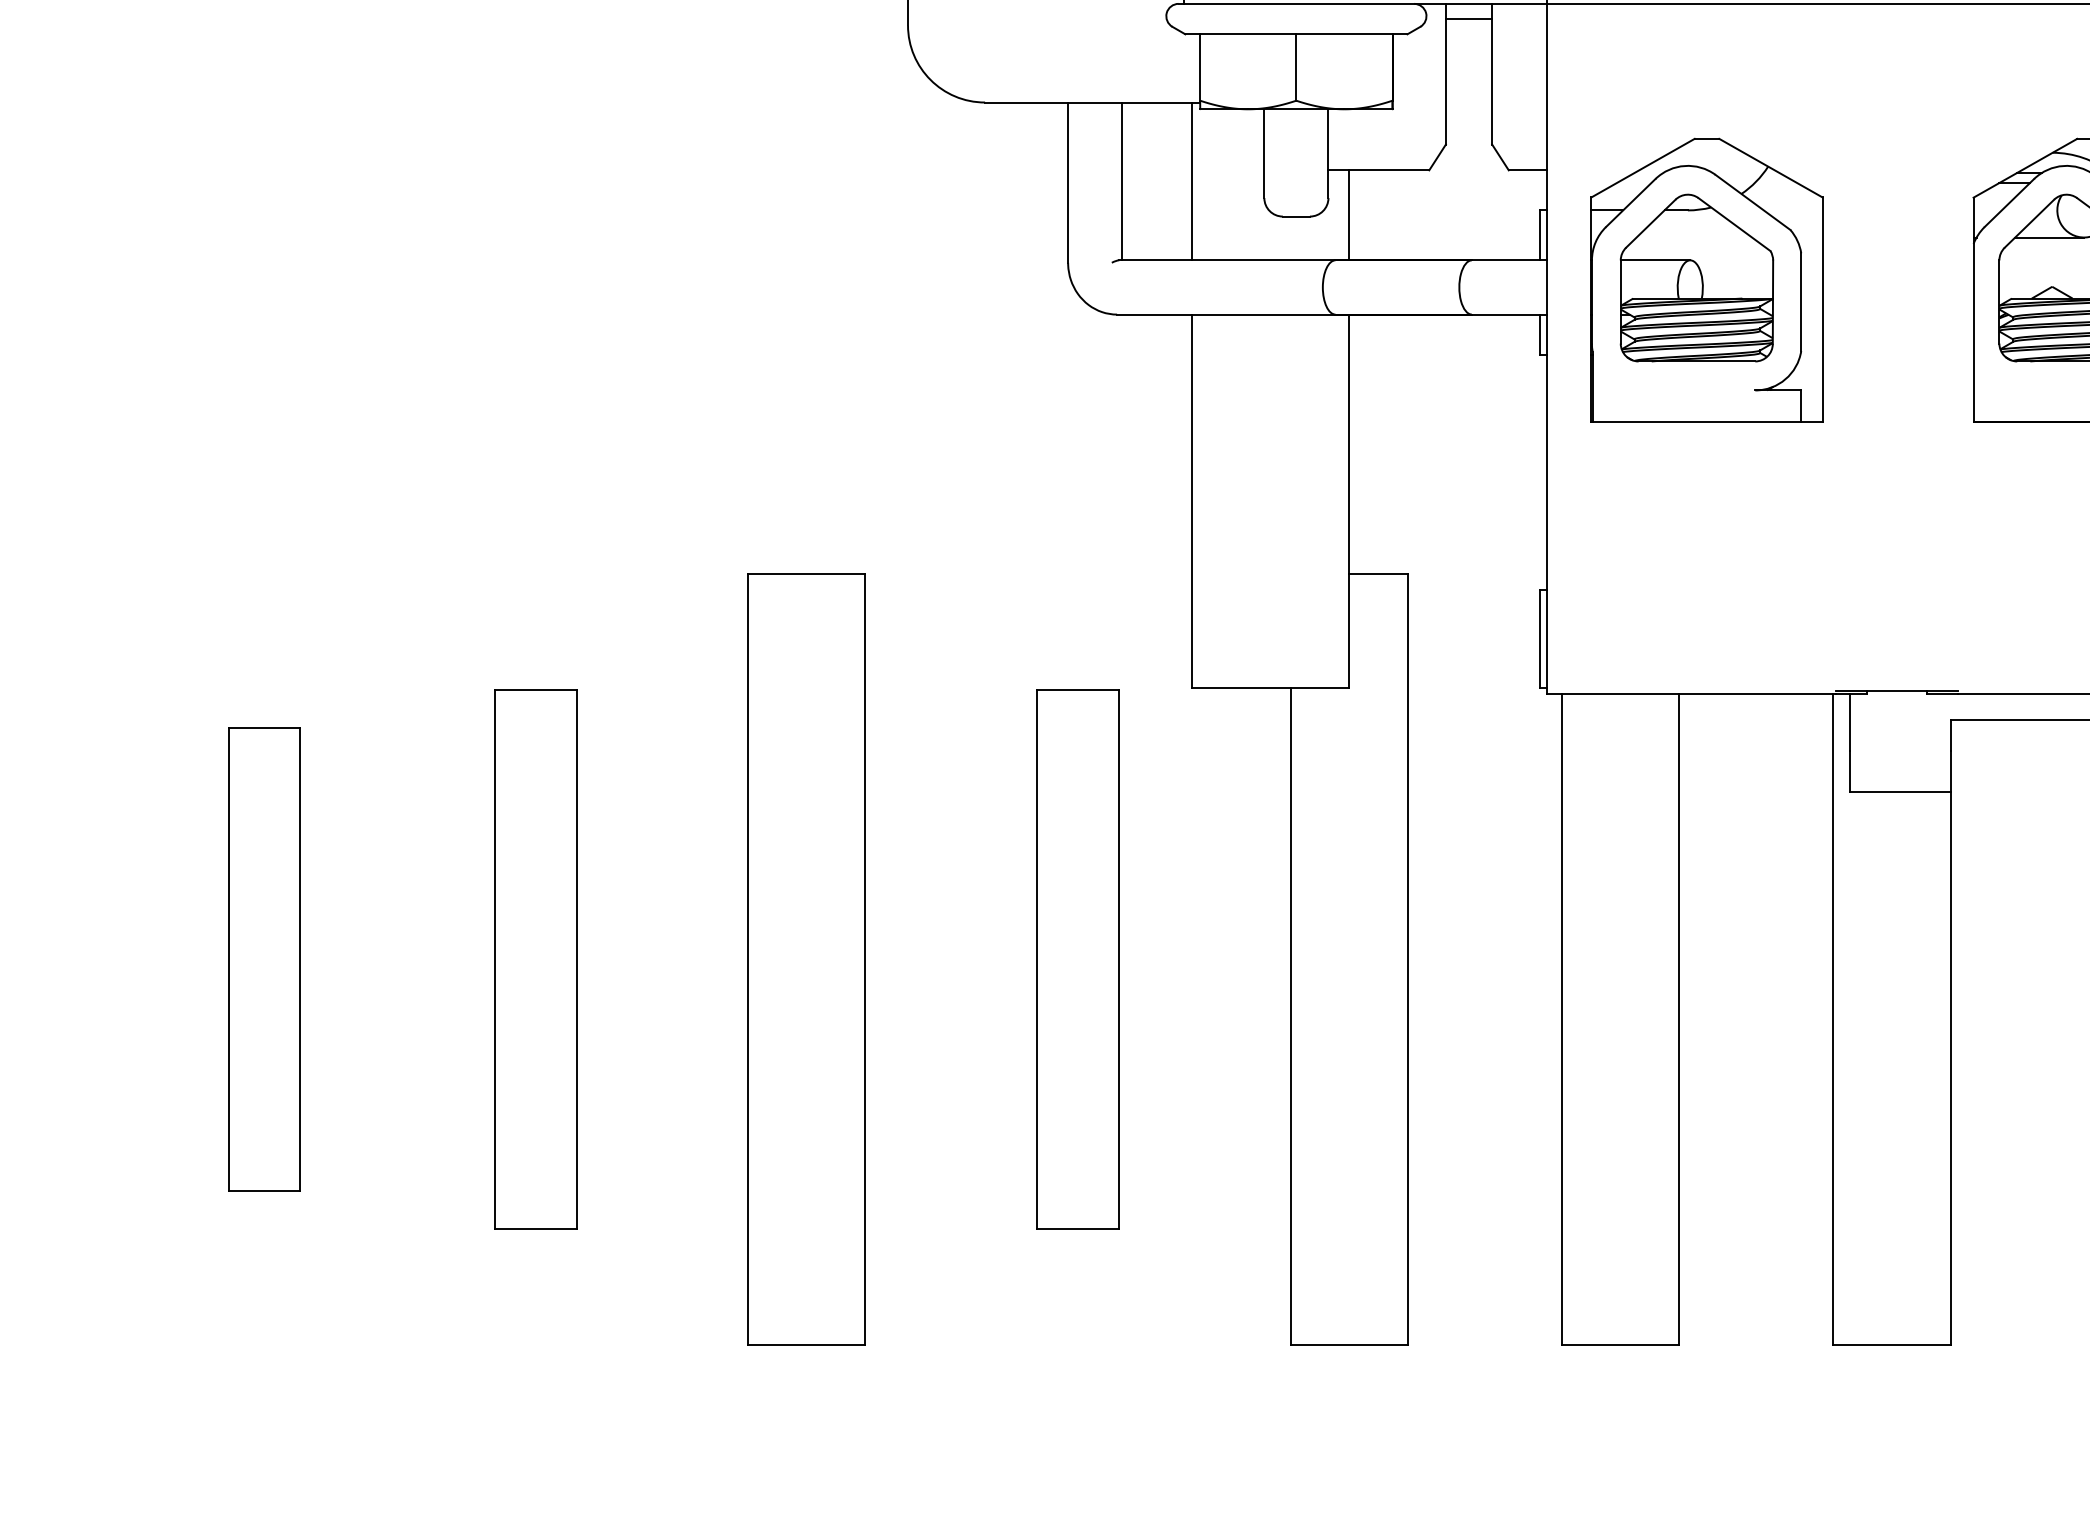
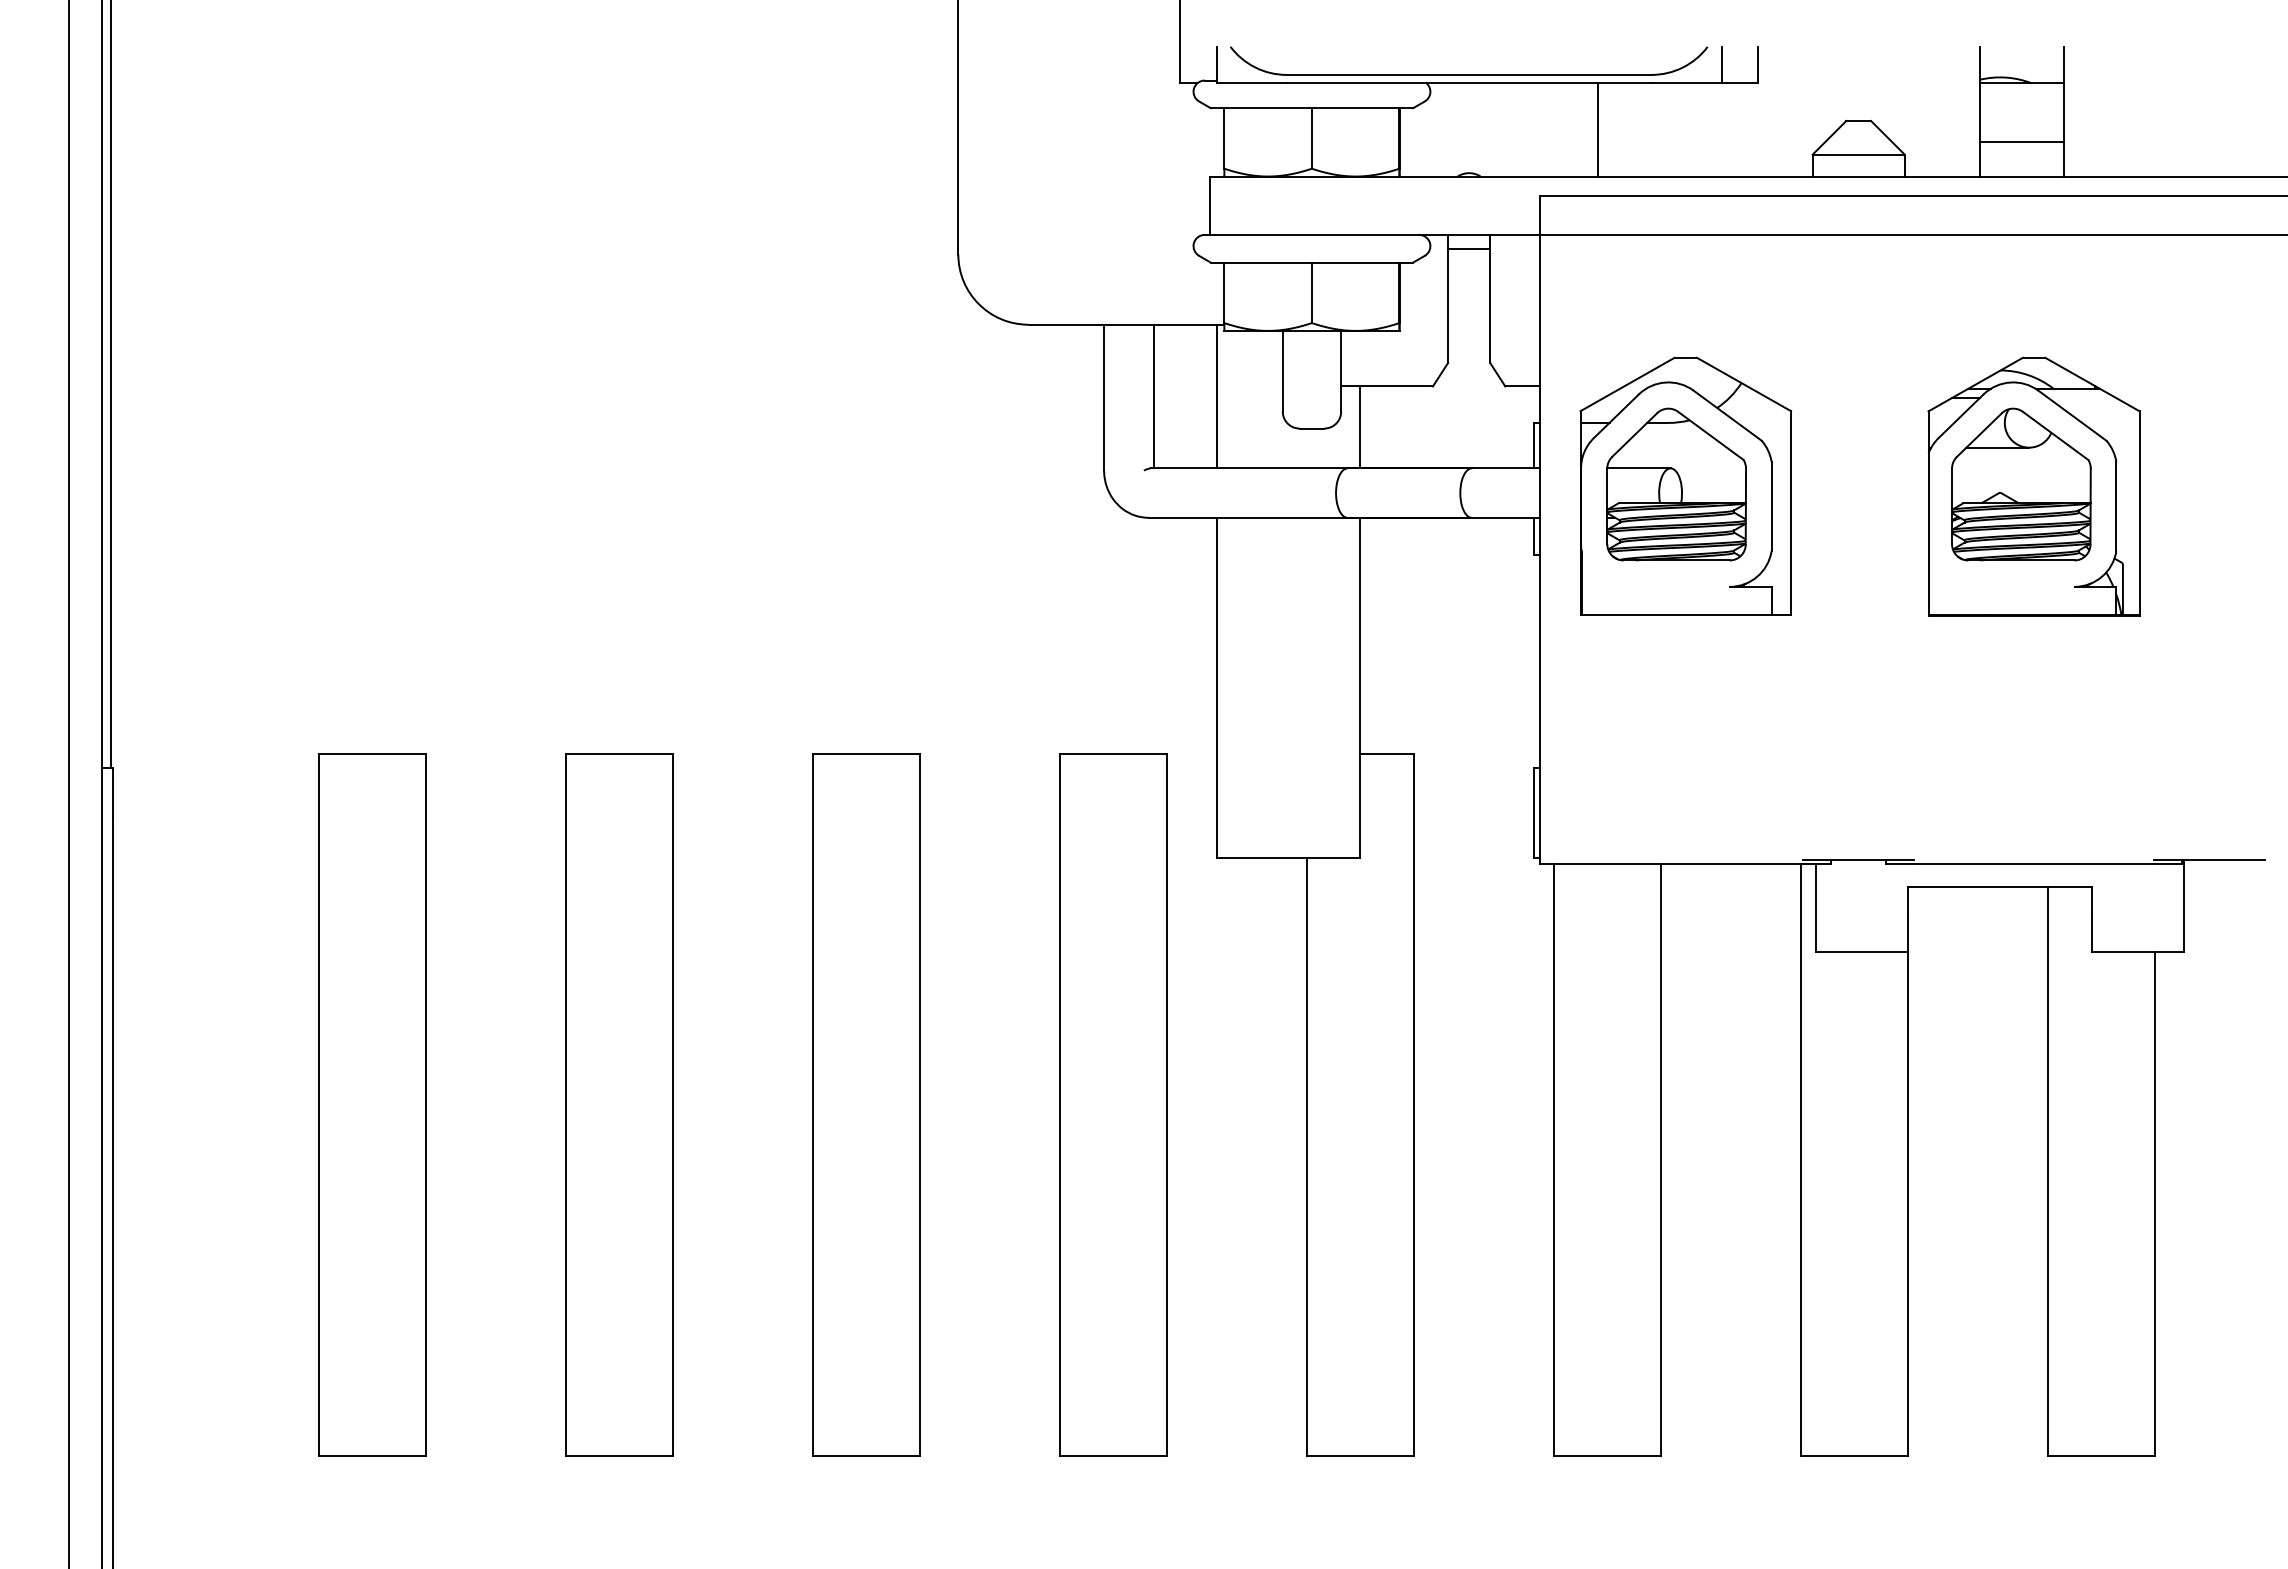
part: (264, 958) -> (372, 1104), size x1.67
part: (535, 958) -> (619, 1104), size x1.43
part: (1078, 958) -> (1113, 1104), size x1.43

